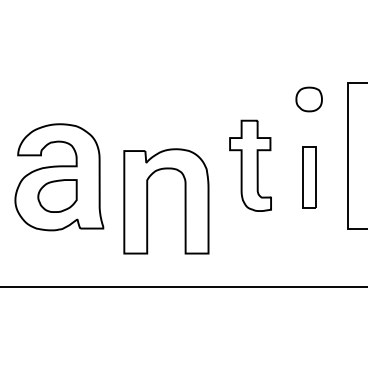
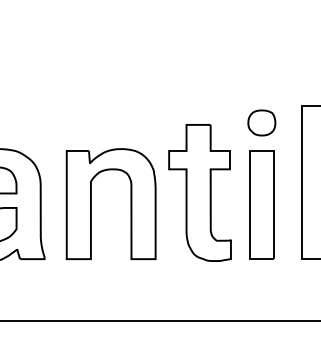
part: (250, 165) -> (199, 192), size x1.43
part: (309, 177) -> (262, 205), size x1.67
part: (148, 201) -> (92, 204), moved

